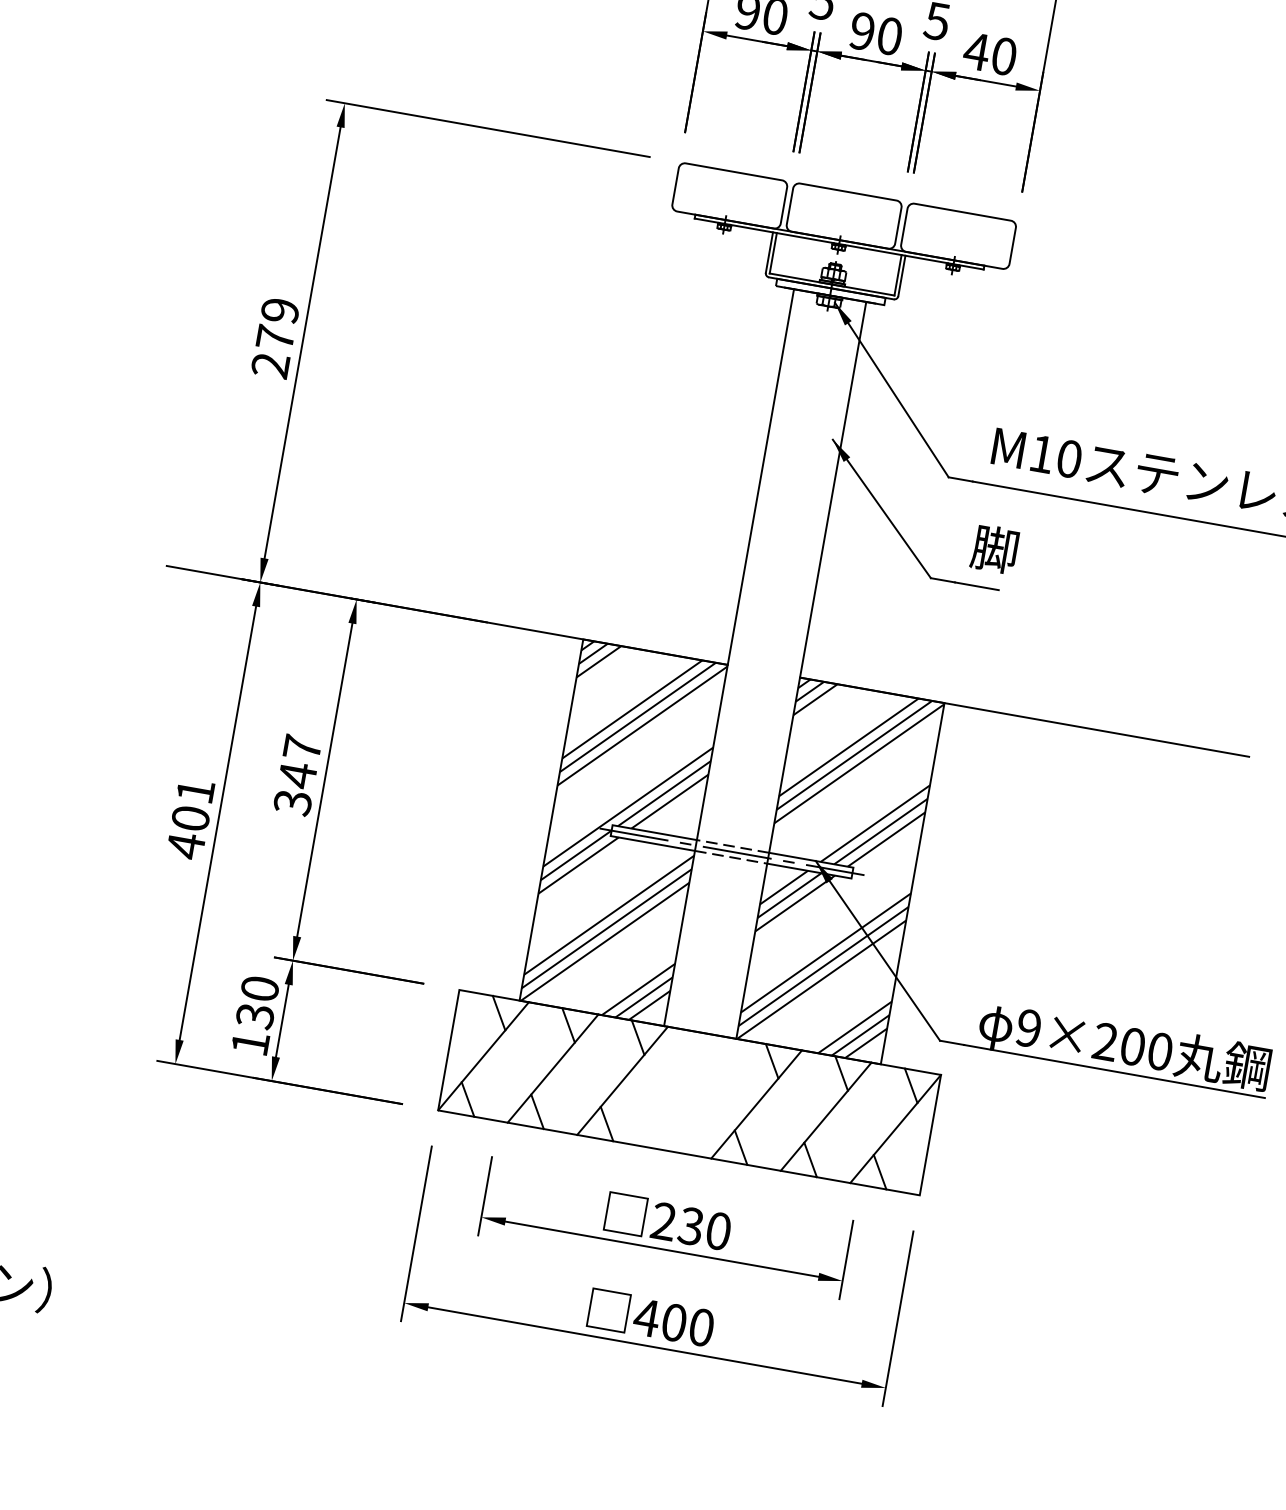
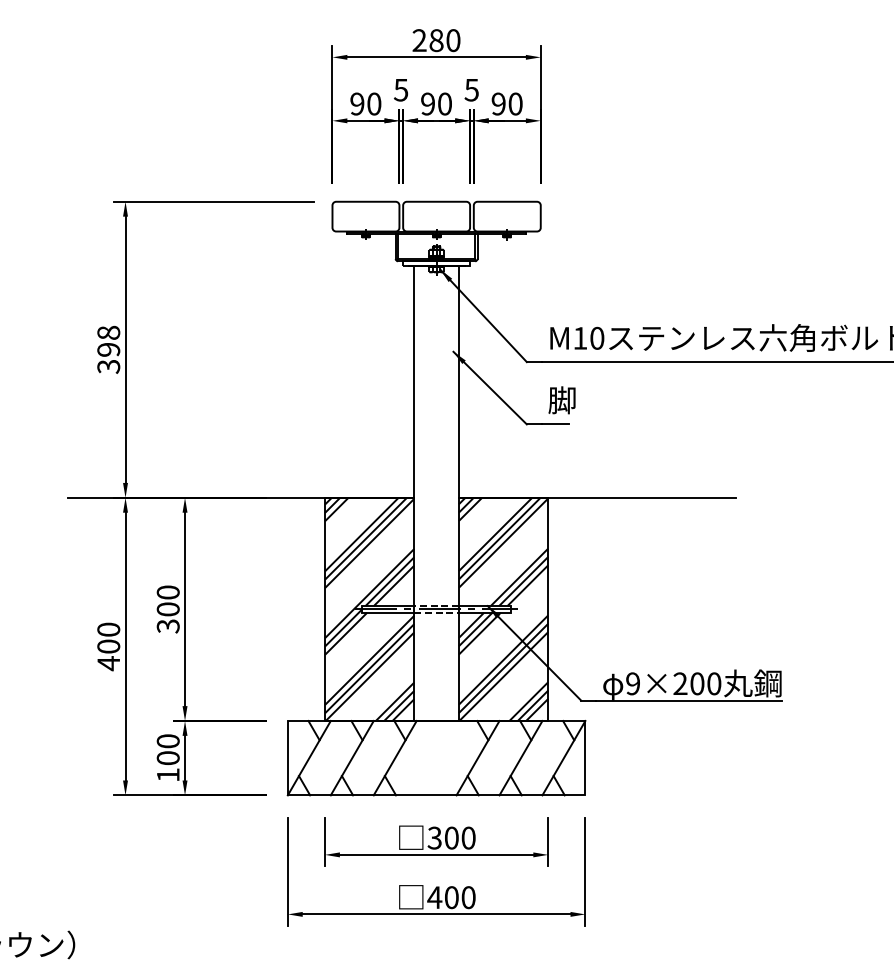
text: (976, 50) -> (498, 103), 40 -> 90
text: (275, 337) -> (108, 349), 279 -> 398
text: (298, 762) -> (167, 601), 347 -> 300
text: (195, 790) -> (108, 629), 401 -> 400
text: (253, 1016) -> (167, 758), 130 -> 100
text: (676, 1222) -> (442, 837), 230 -> 300

